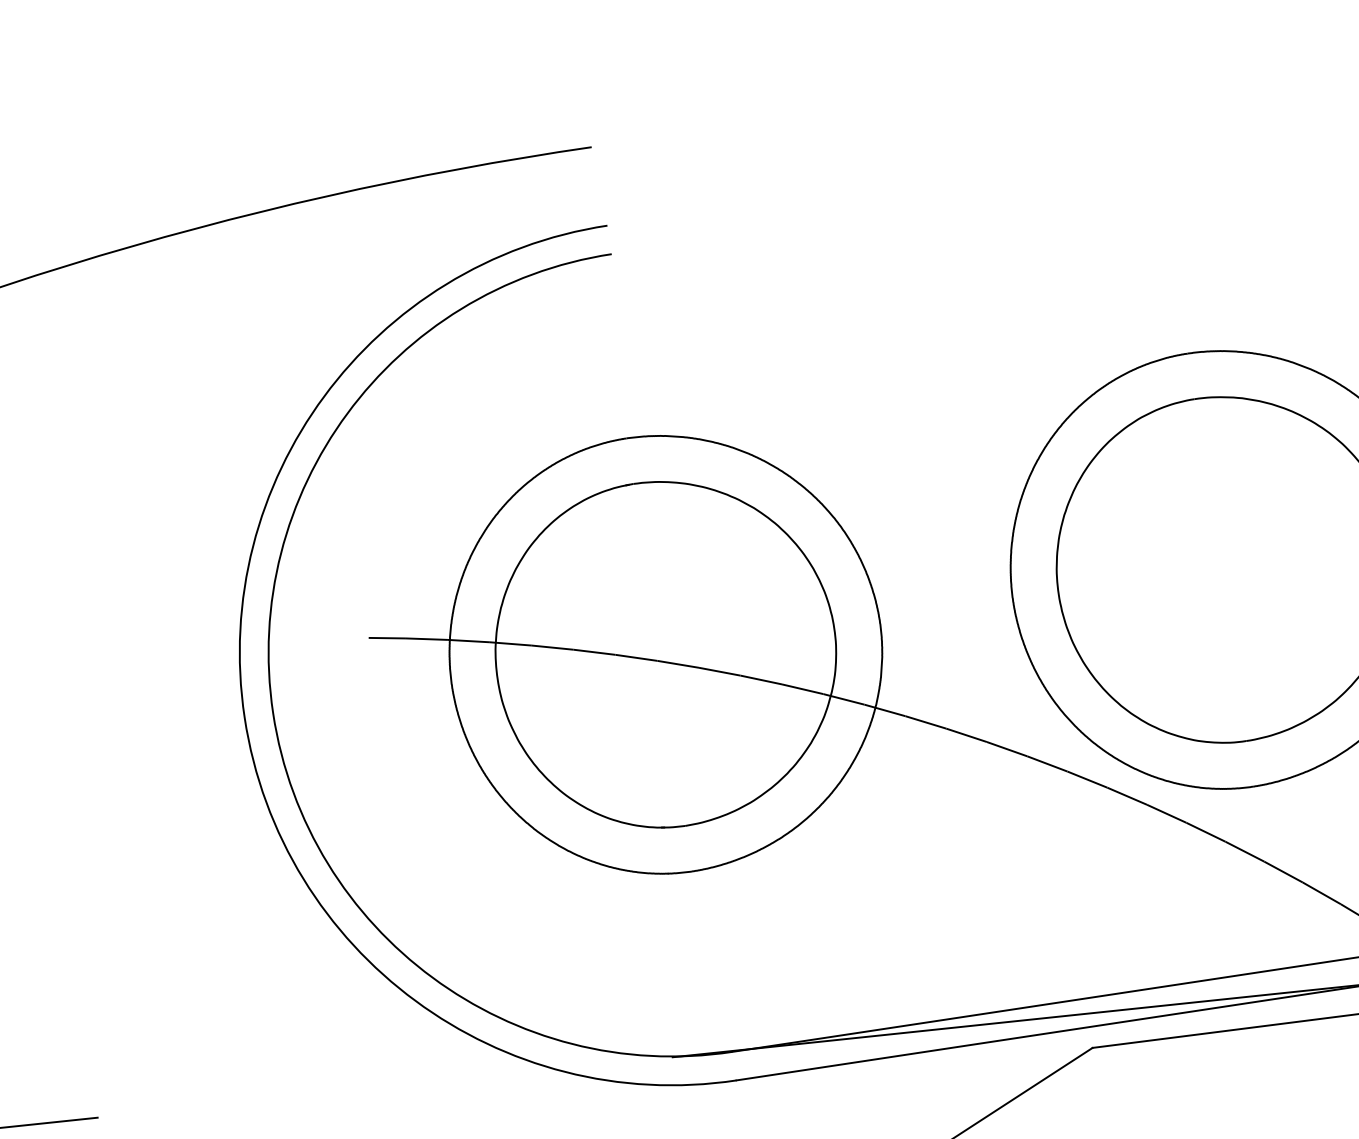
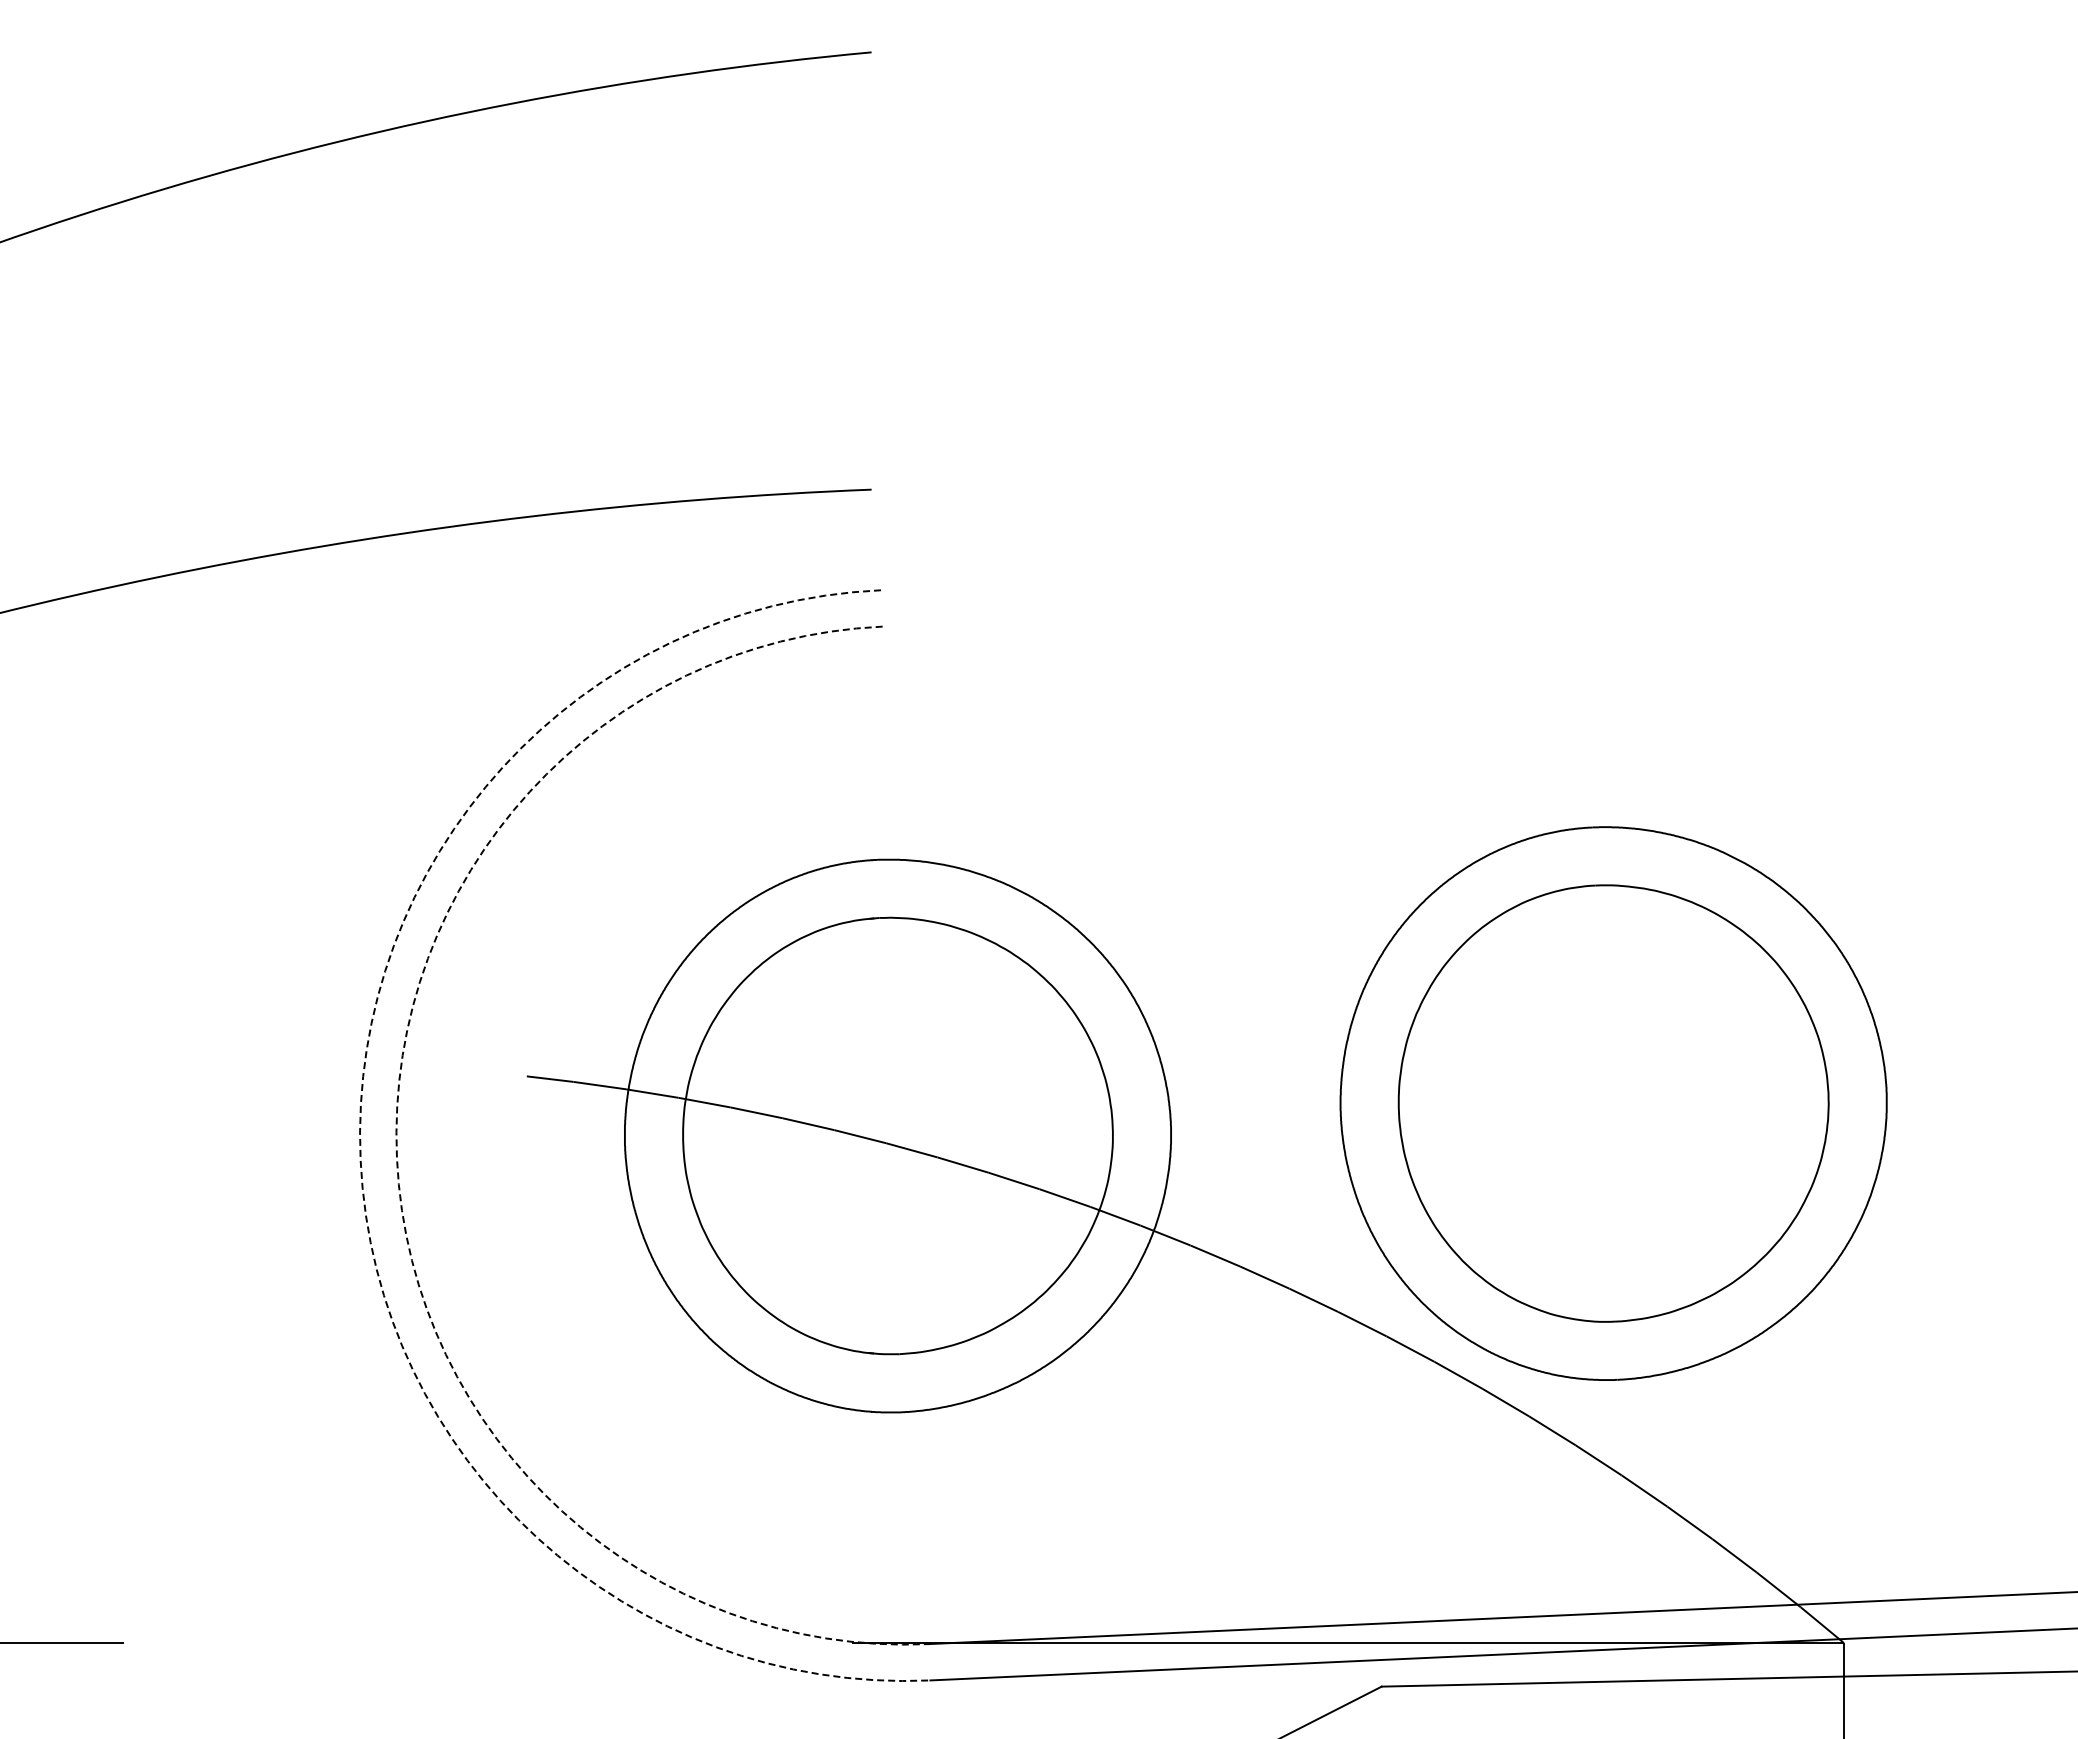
arc: (272, 713) -> (396, 1158), solid -> dashed
arc: (244, 717) -> (360, 1160), solid -> dashed

